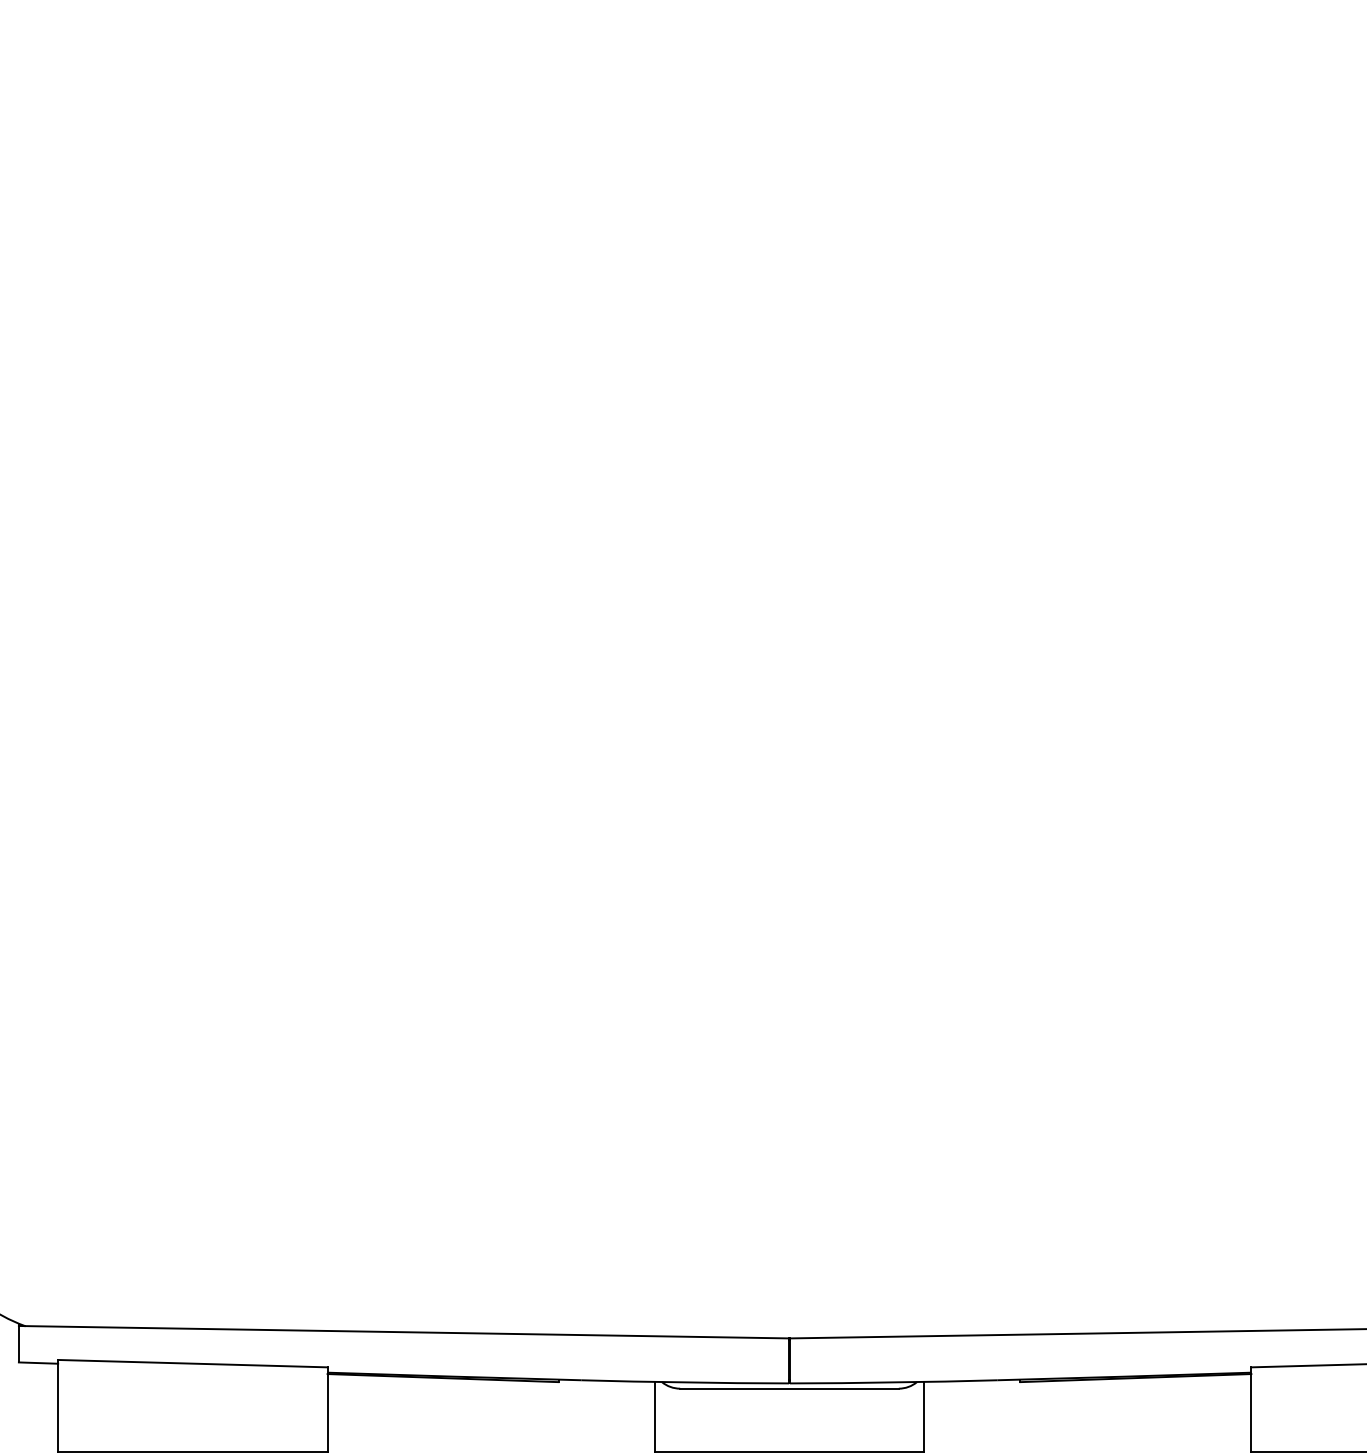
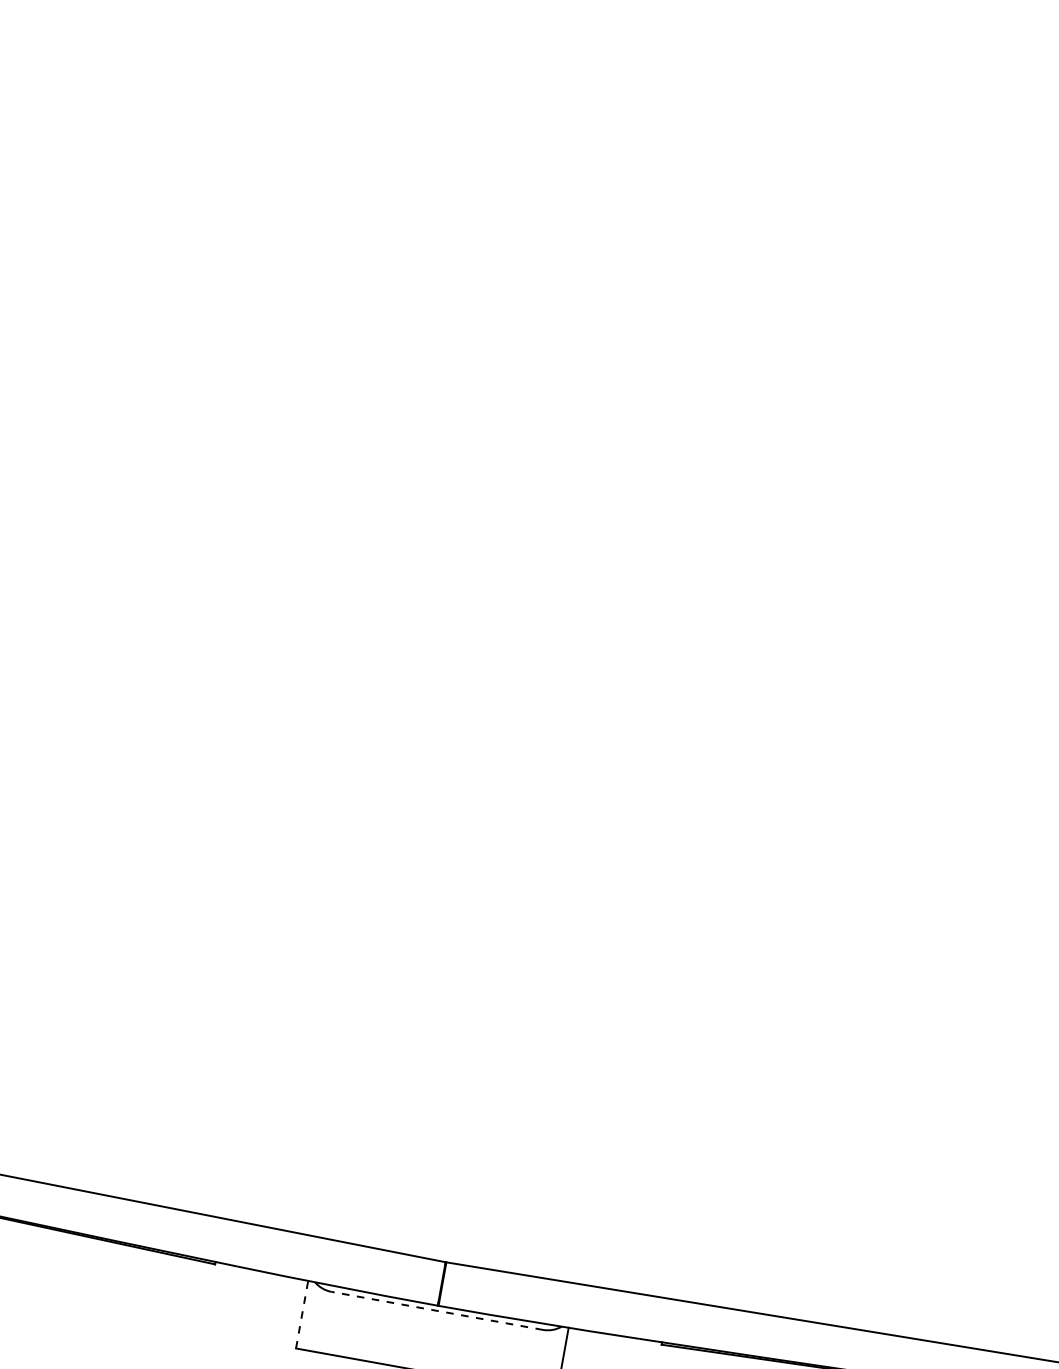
line: (788, 1388) -> (436, 1310), solid -> dashed
line: (654, 1416) -> (301, 1314), solid -> dashed

